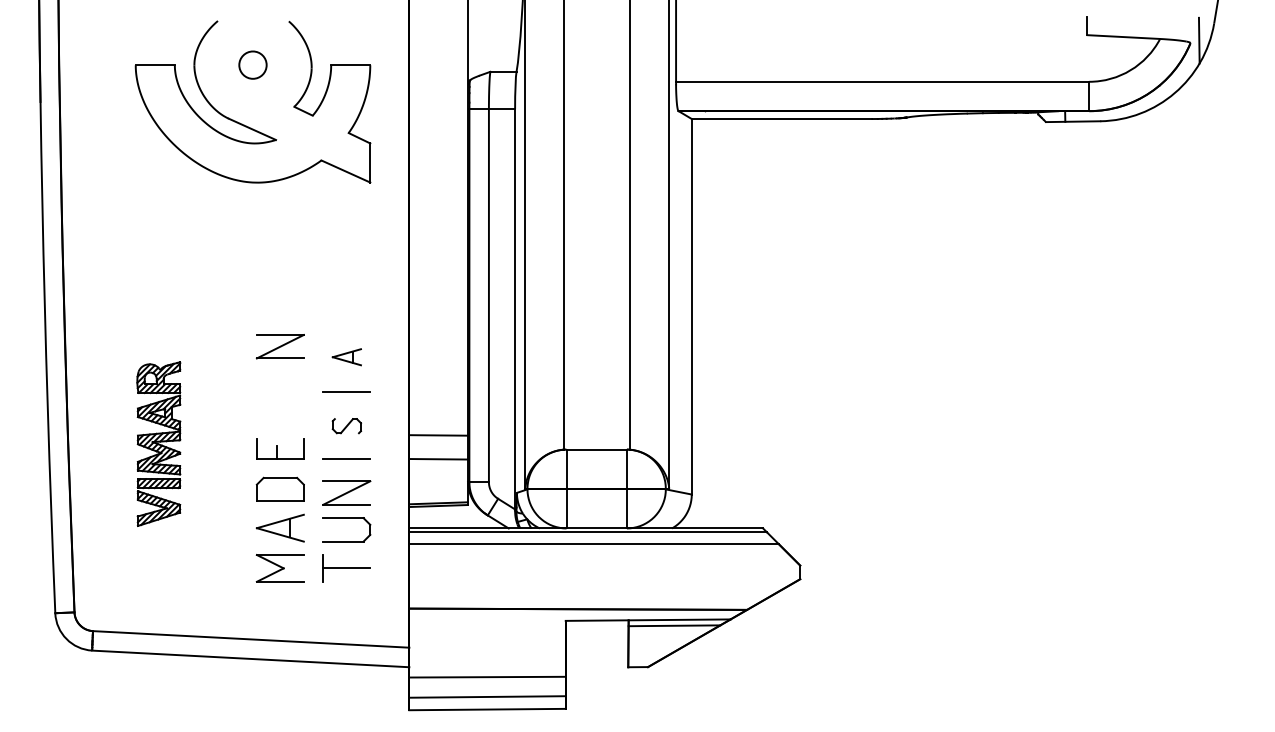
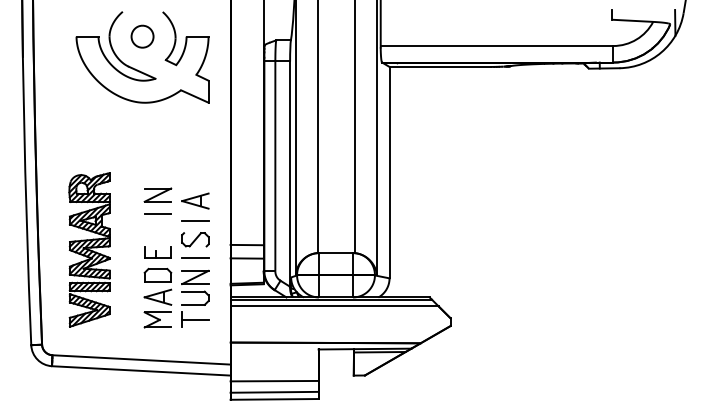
part: (252, 64) -> (142, 36), size x1.43
part: (347, 356) -> (195, 200), size x1.67
line: (279, 379) -> (157, 213), added
part: (347, 425) -> (195, 239), size x1.67
part: (158, 443) -> (89, 249), size x1.67

